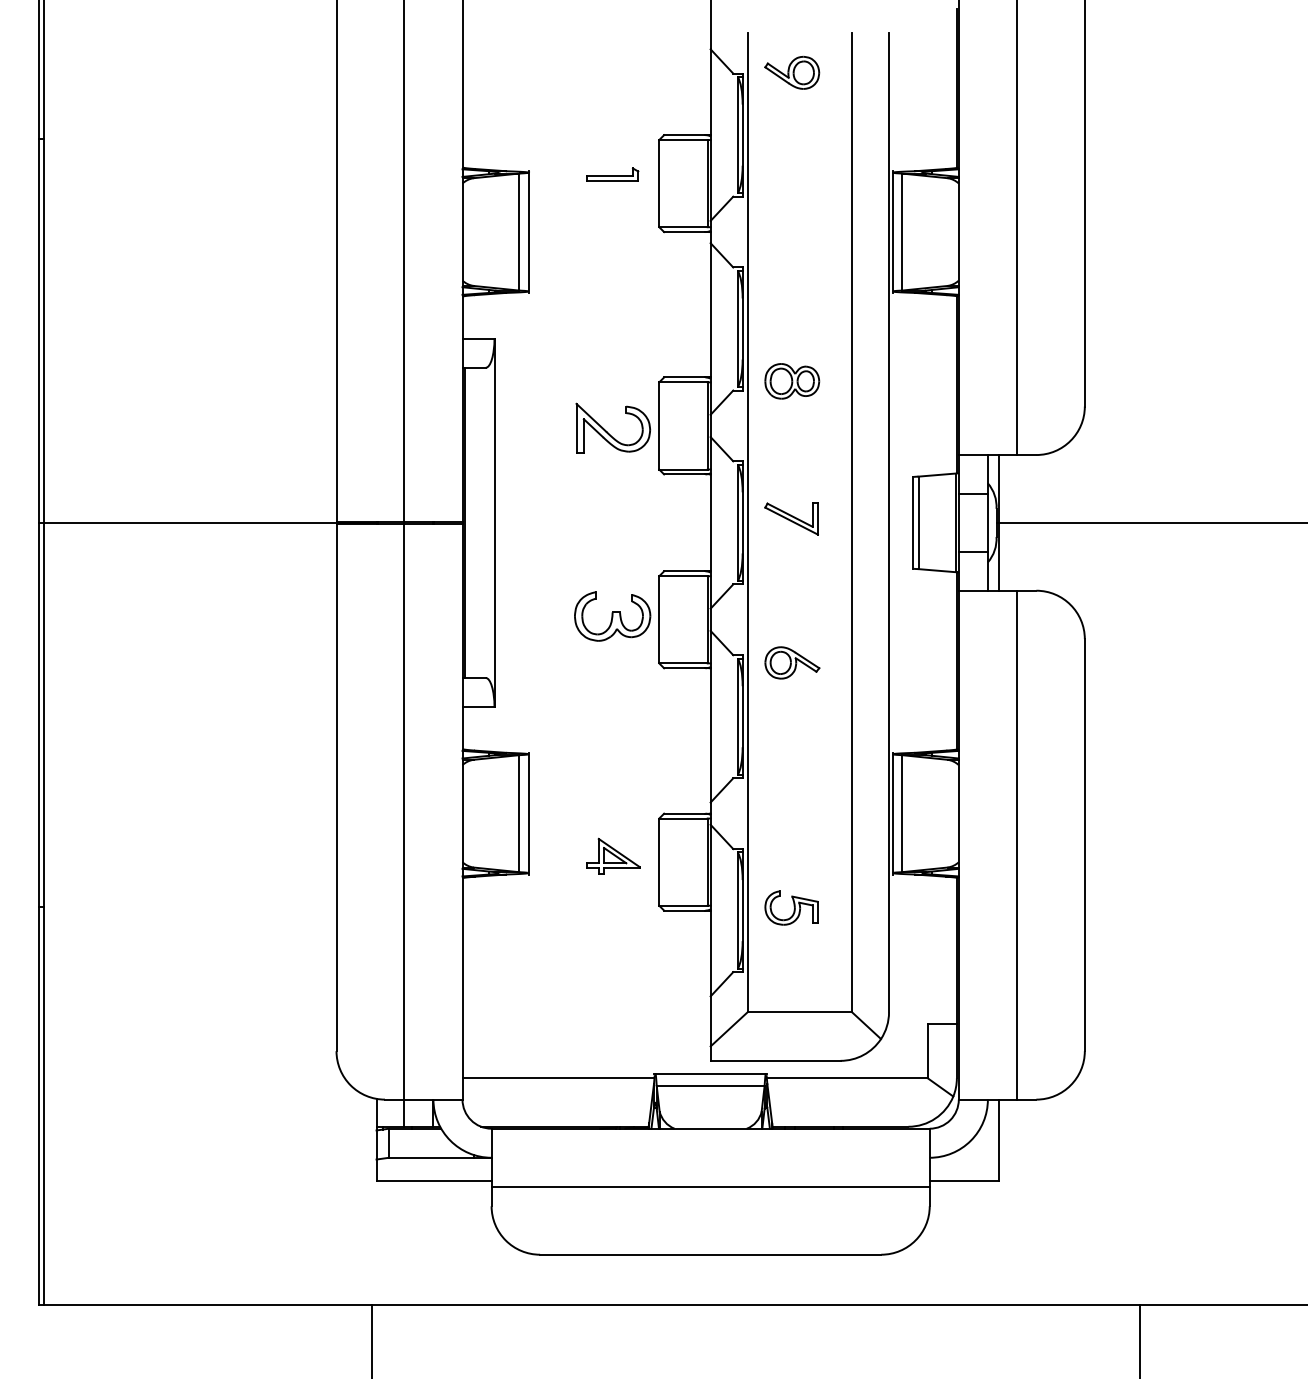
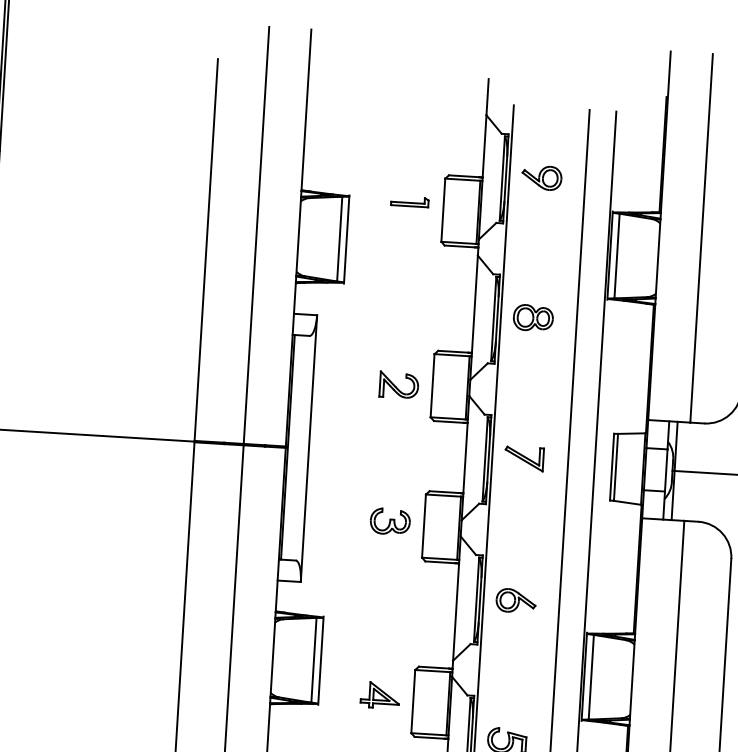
part: (792, 72) -> (542, 177), moved
part: (792, 381) -> (533, 318), moved
part: (612, 427) -> (398, 384), size x0.71
part: (612, 616) -> (390, 521), size x0.71
part: (792, 662) -> (516, 600), moved

